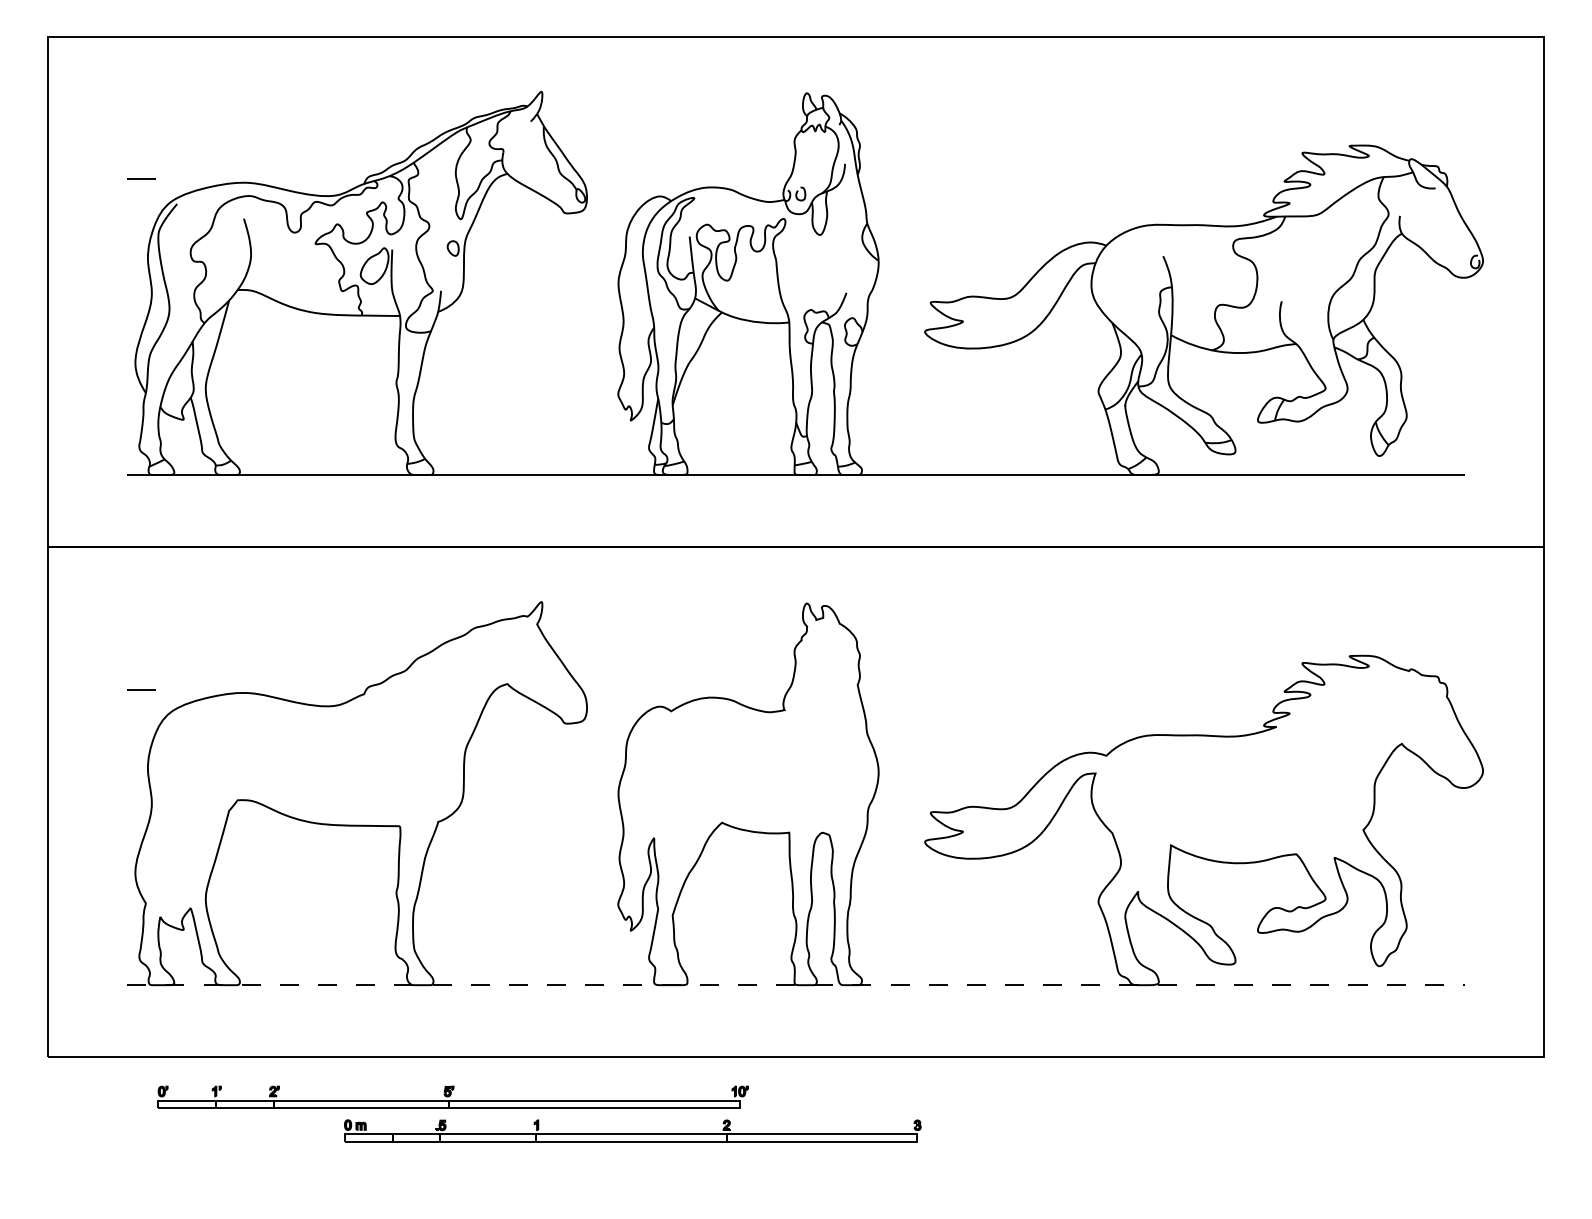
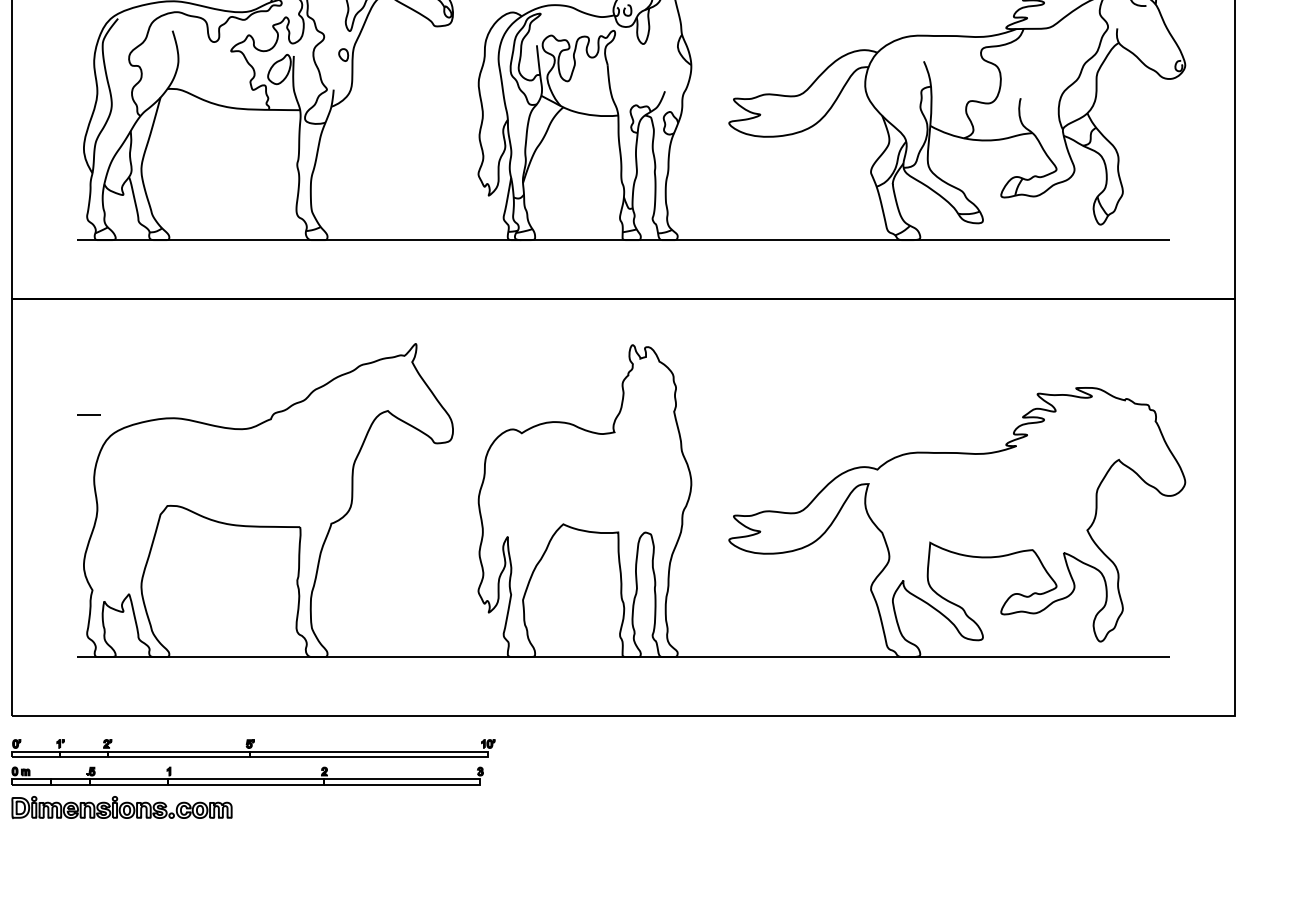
line: (796, 985) -> (624, 657), dashed -> solid
part: (452, 1096) -> (253, 748), moved
part: (632, 1130) -> (247, 775), moved
part: (182, 1169) -> (122, 807), added

